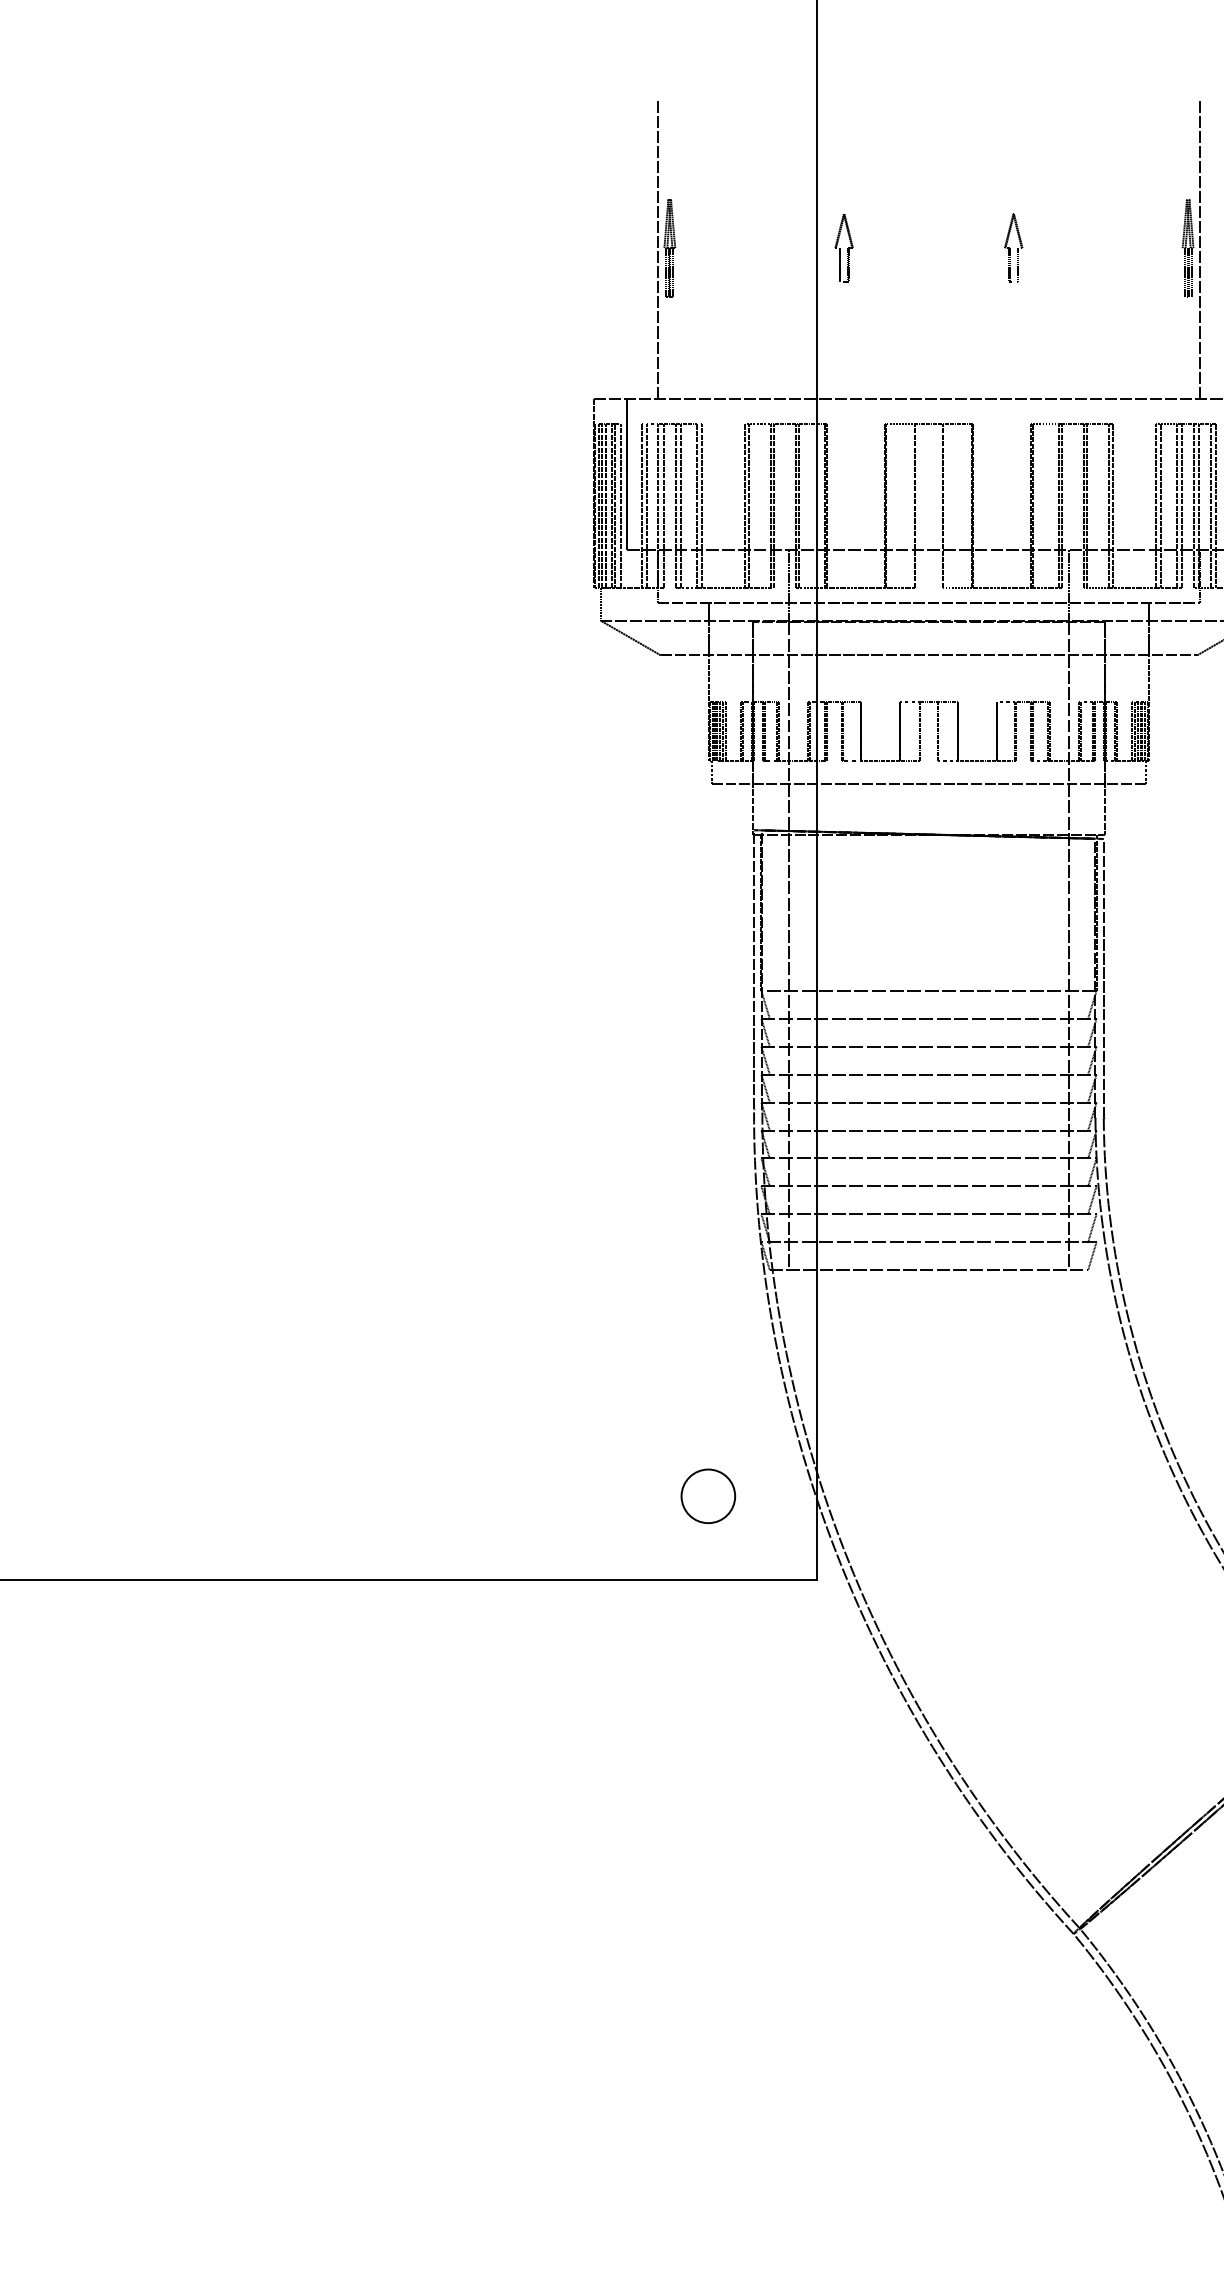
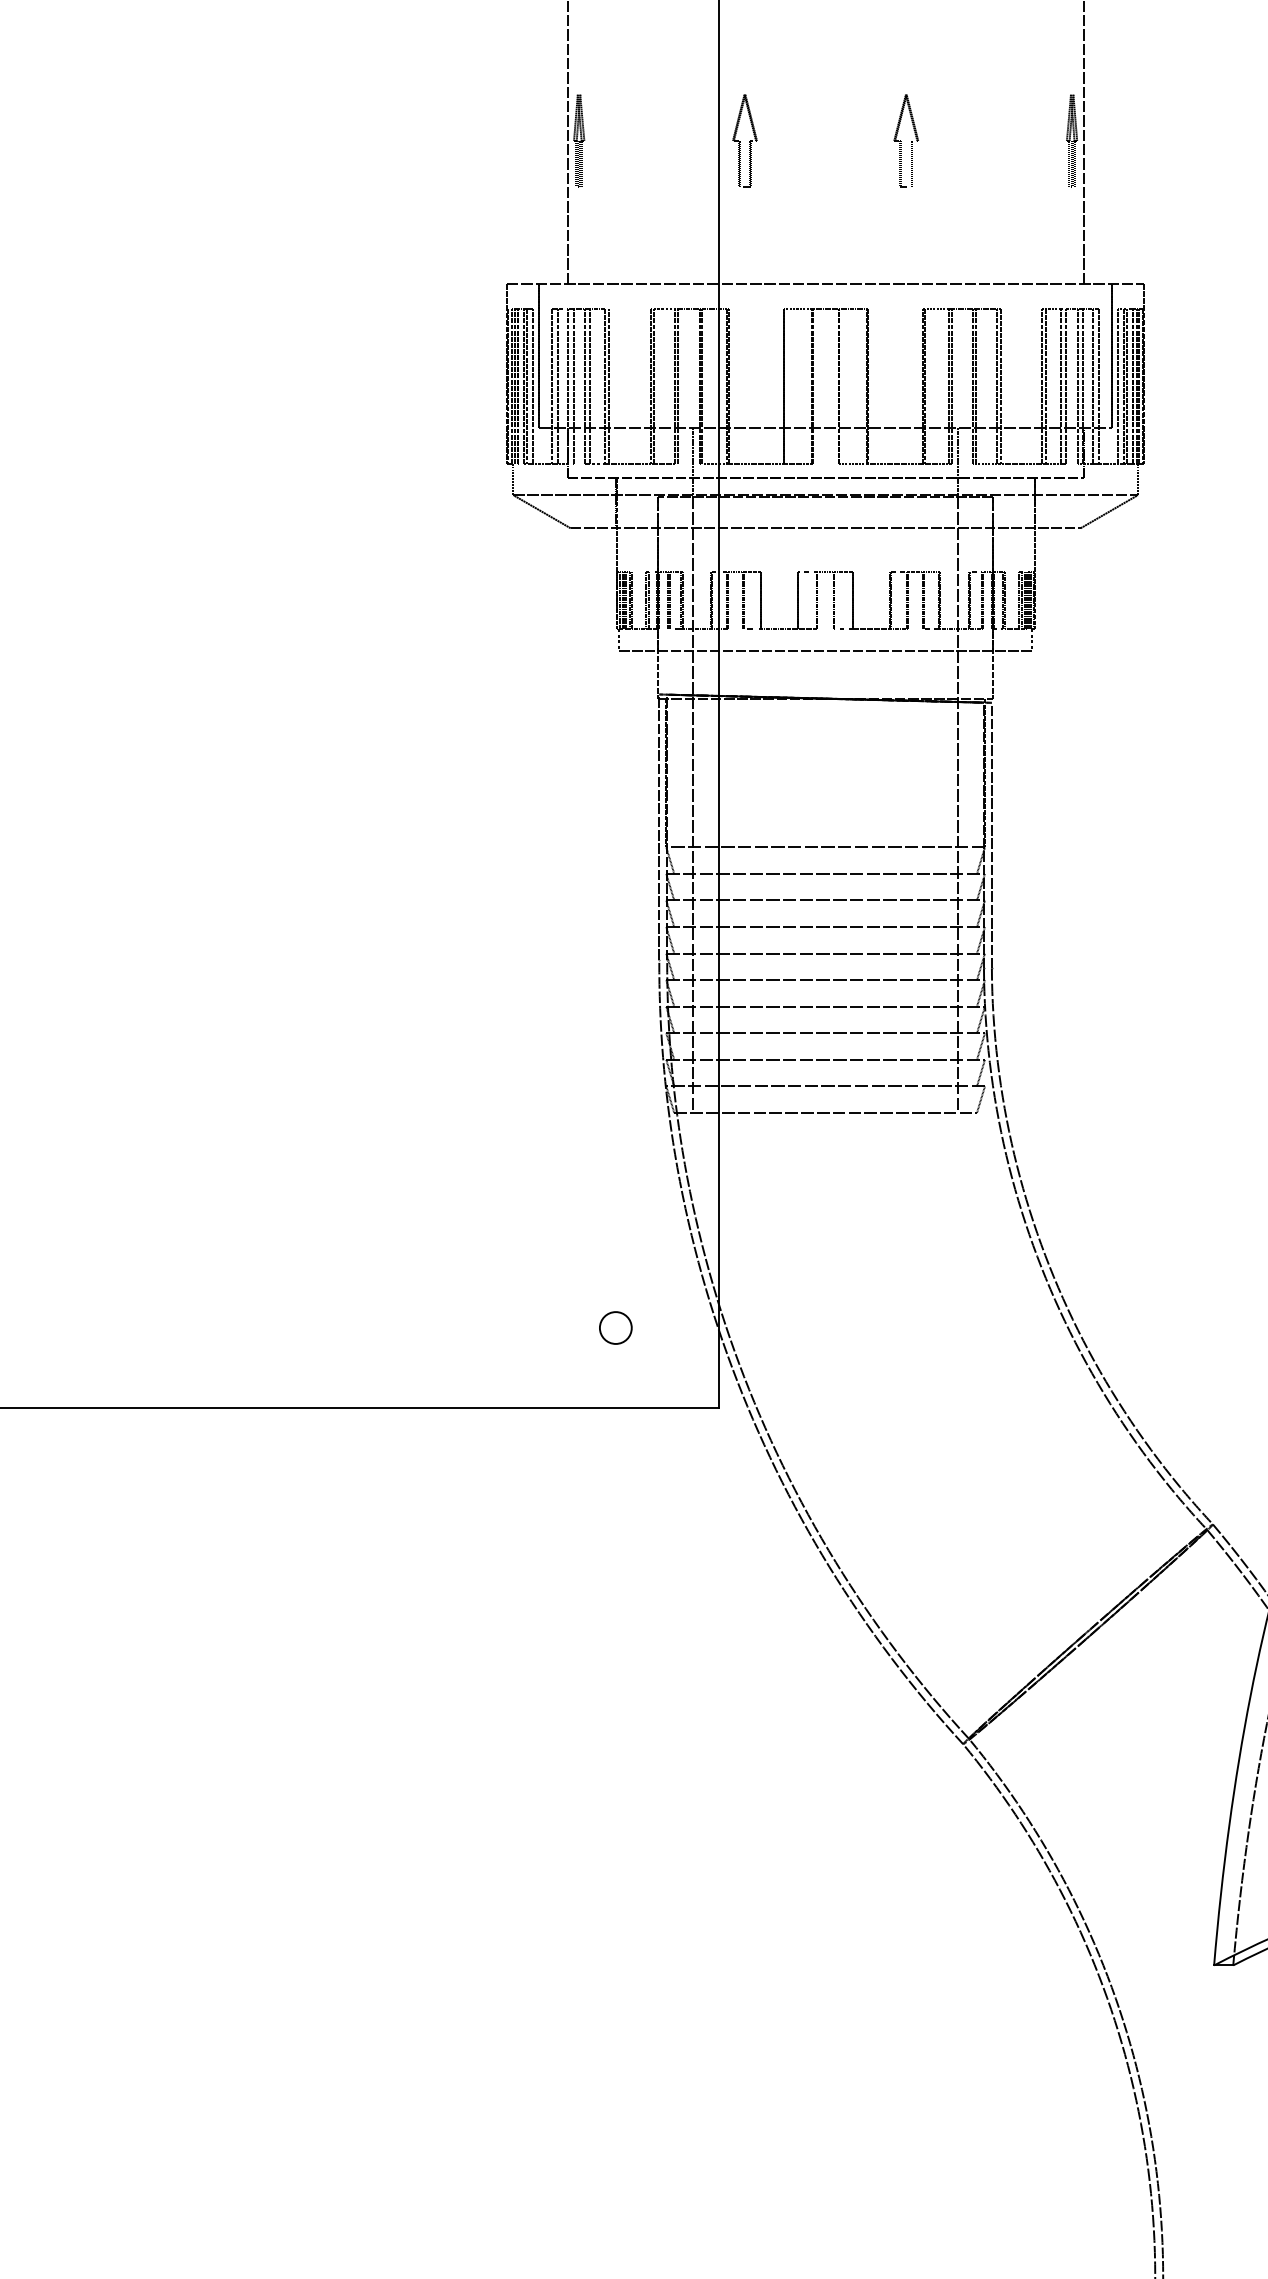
part: (843, 247) -> (744, 140), size x1.43
part: (1012, 247) -> (905, 140), size x1.43
circle: (708, 1495) -> (615, 1327), size x0.62

